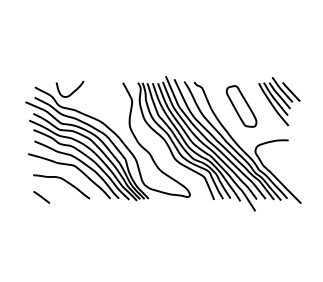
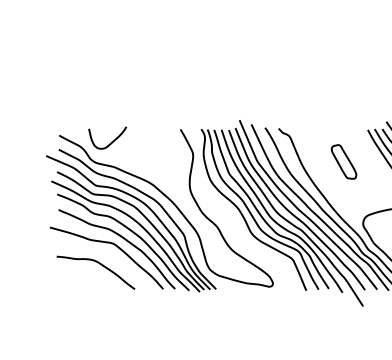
part: (241, 106) -> (343, 161), size x0.6
line: (41, 197) -> (68, 287), removed

